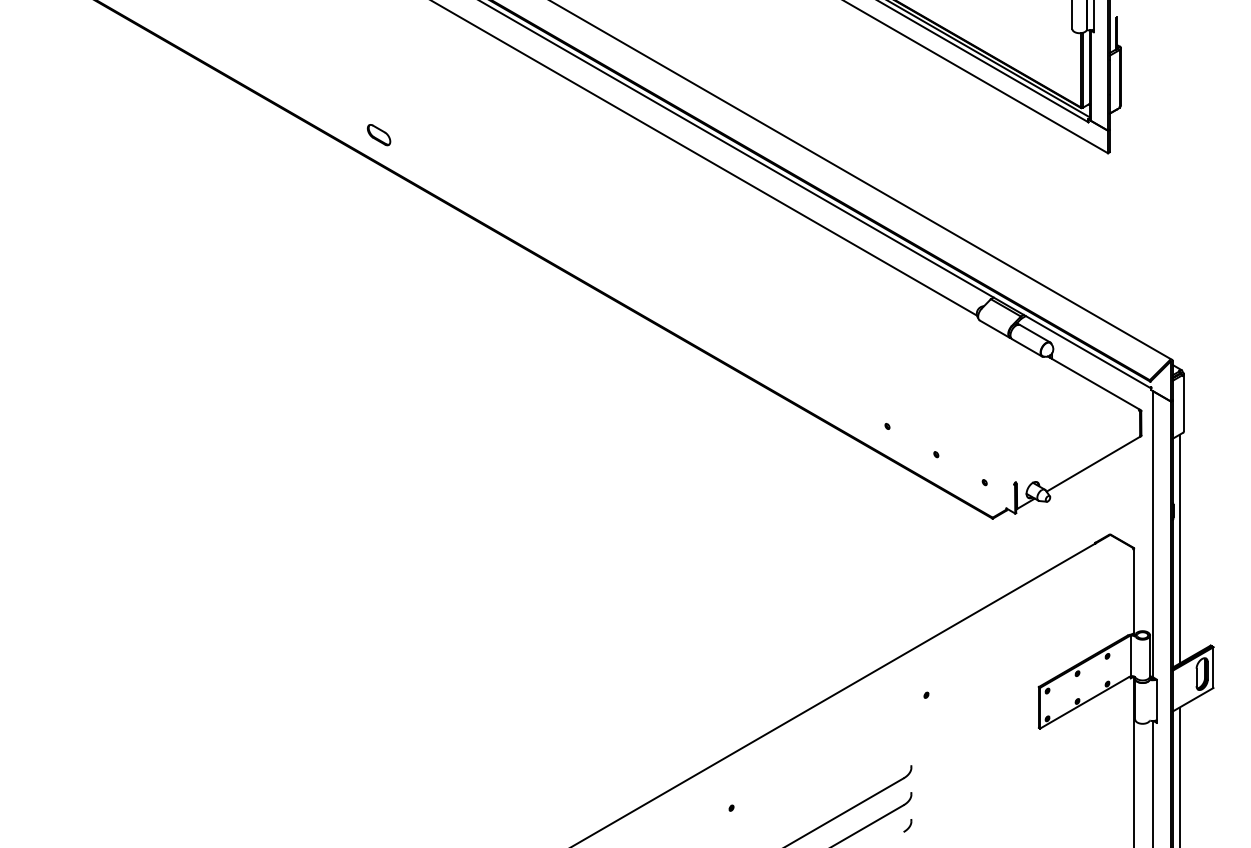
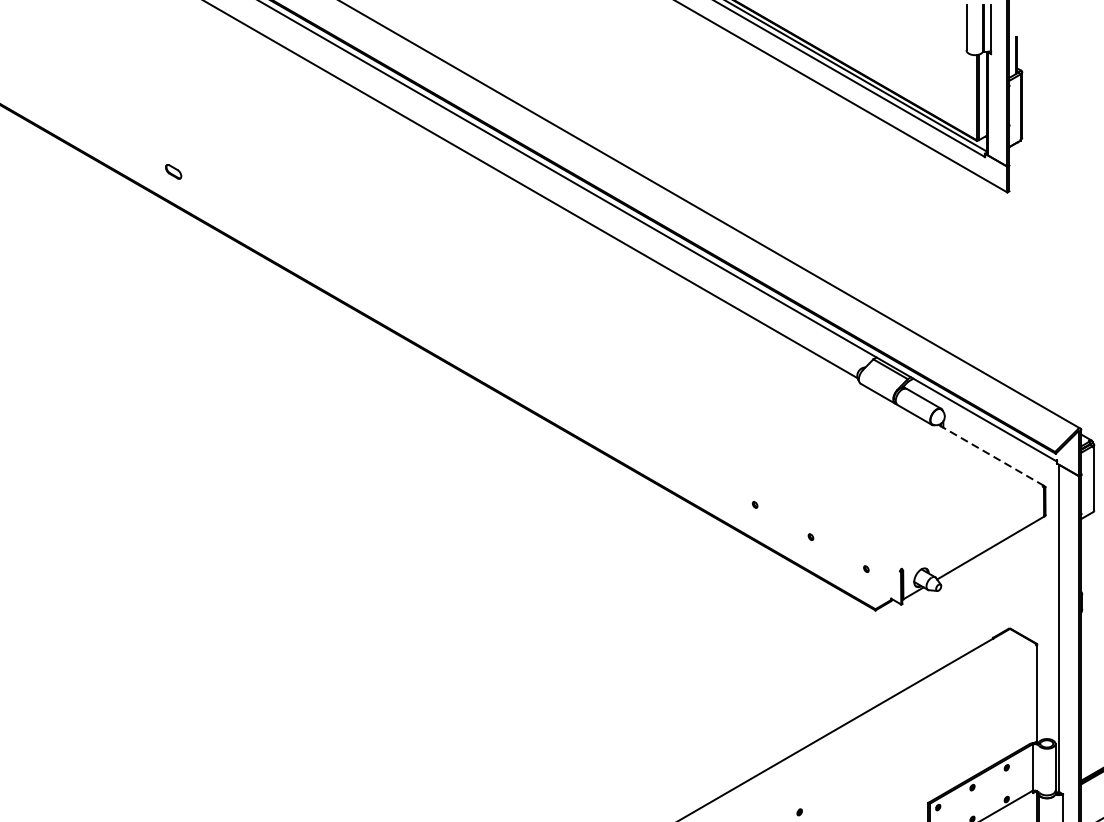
part: (378, 135) -> (173, 172), size x0.6
line: (1093, 382) -> (990, 454), solid -> dashed
line: (1179, 548) -> (1089, 644), removed

